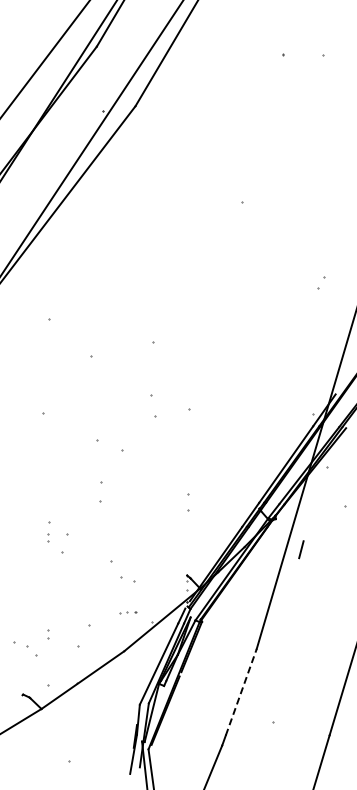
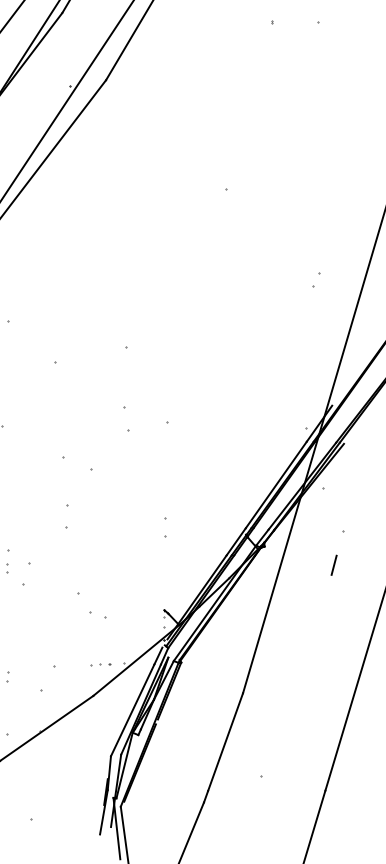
line: (301, 549) -> (334, 565), moved
part: (128, 612) -> (101, 664), moved
line: (241, 692) -> (225, 742), dashed -> solid

